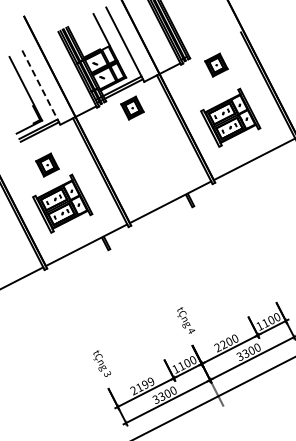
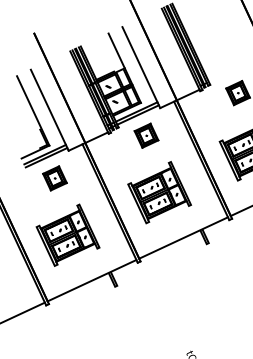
line: (41, 87) -> (50, 110), dashed -> solid
part: (146, 160) -> (159, 192), added
part: (47, 164) -> (55, 177), moved

